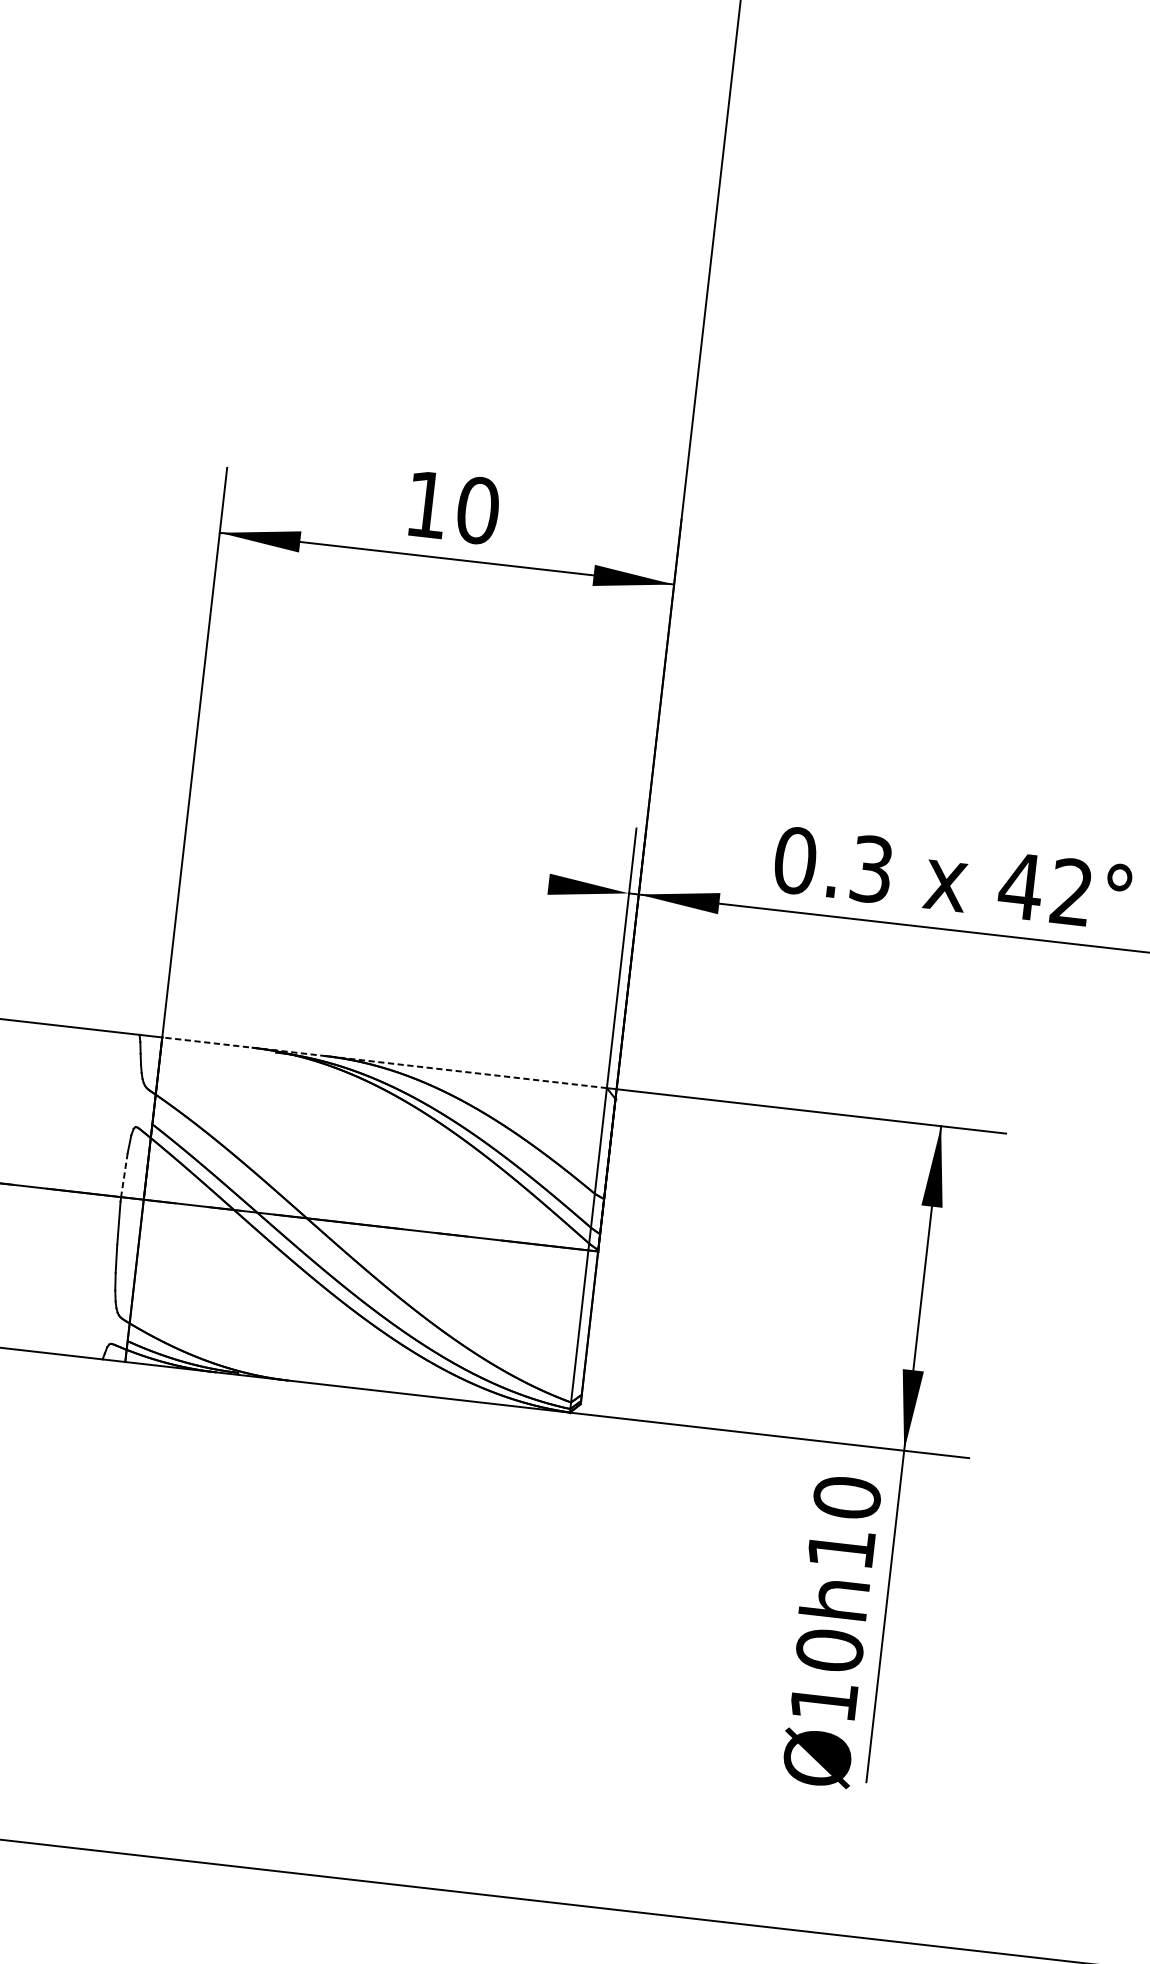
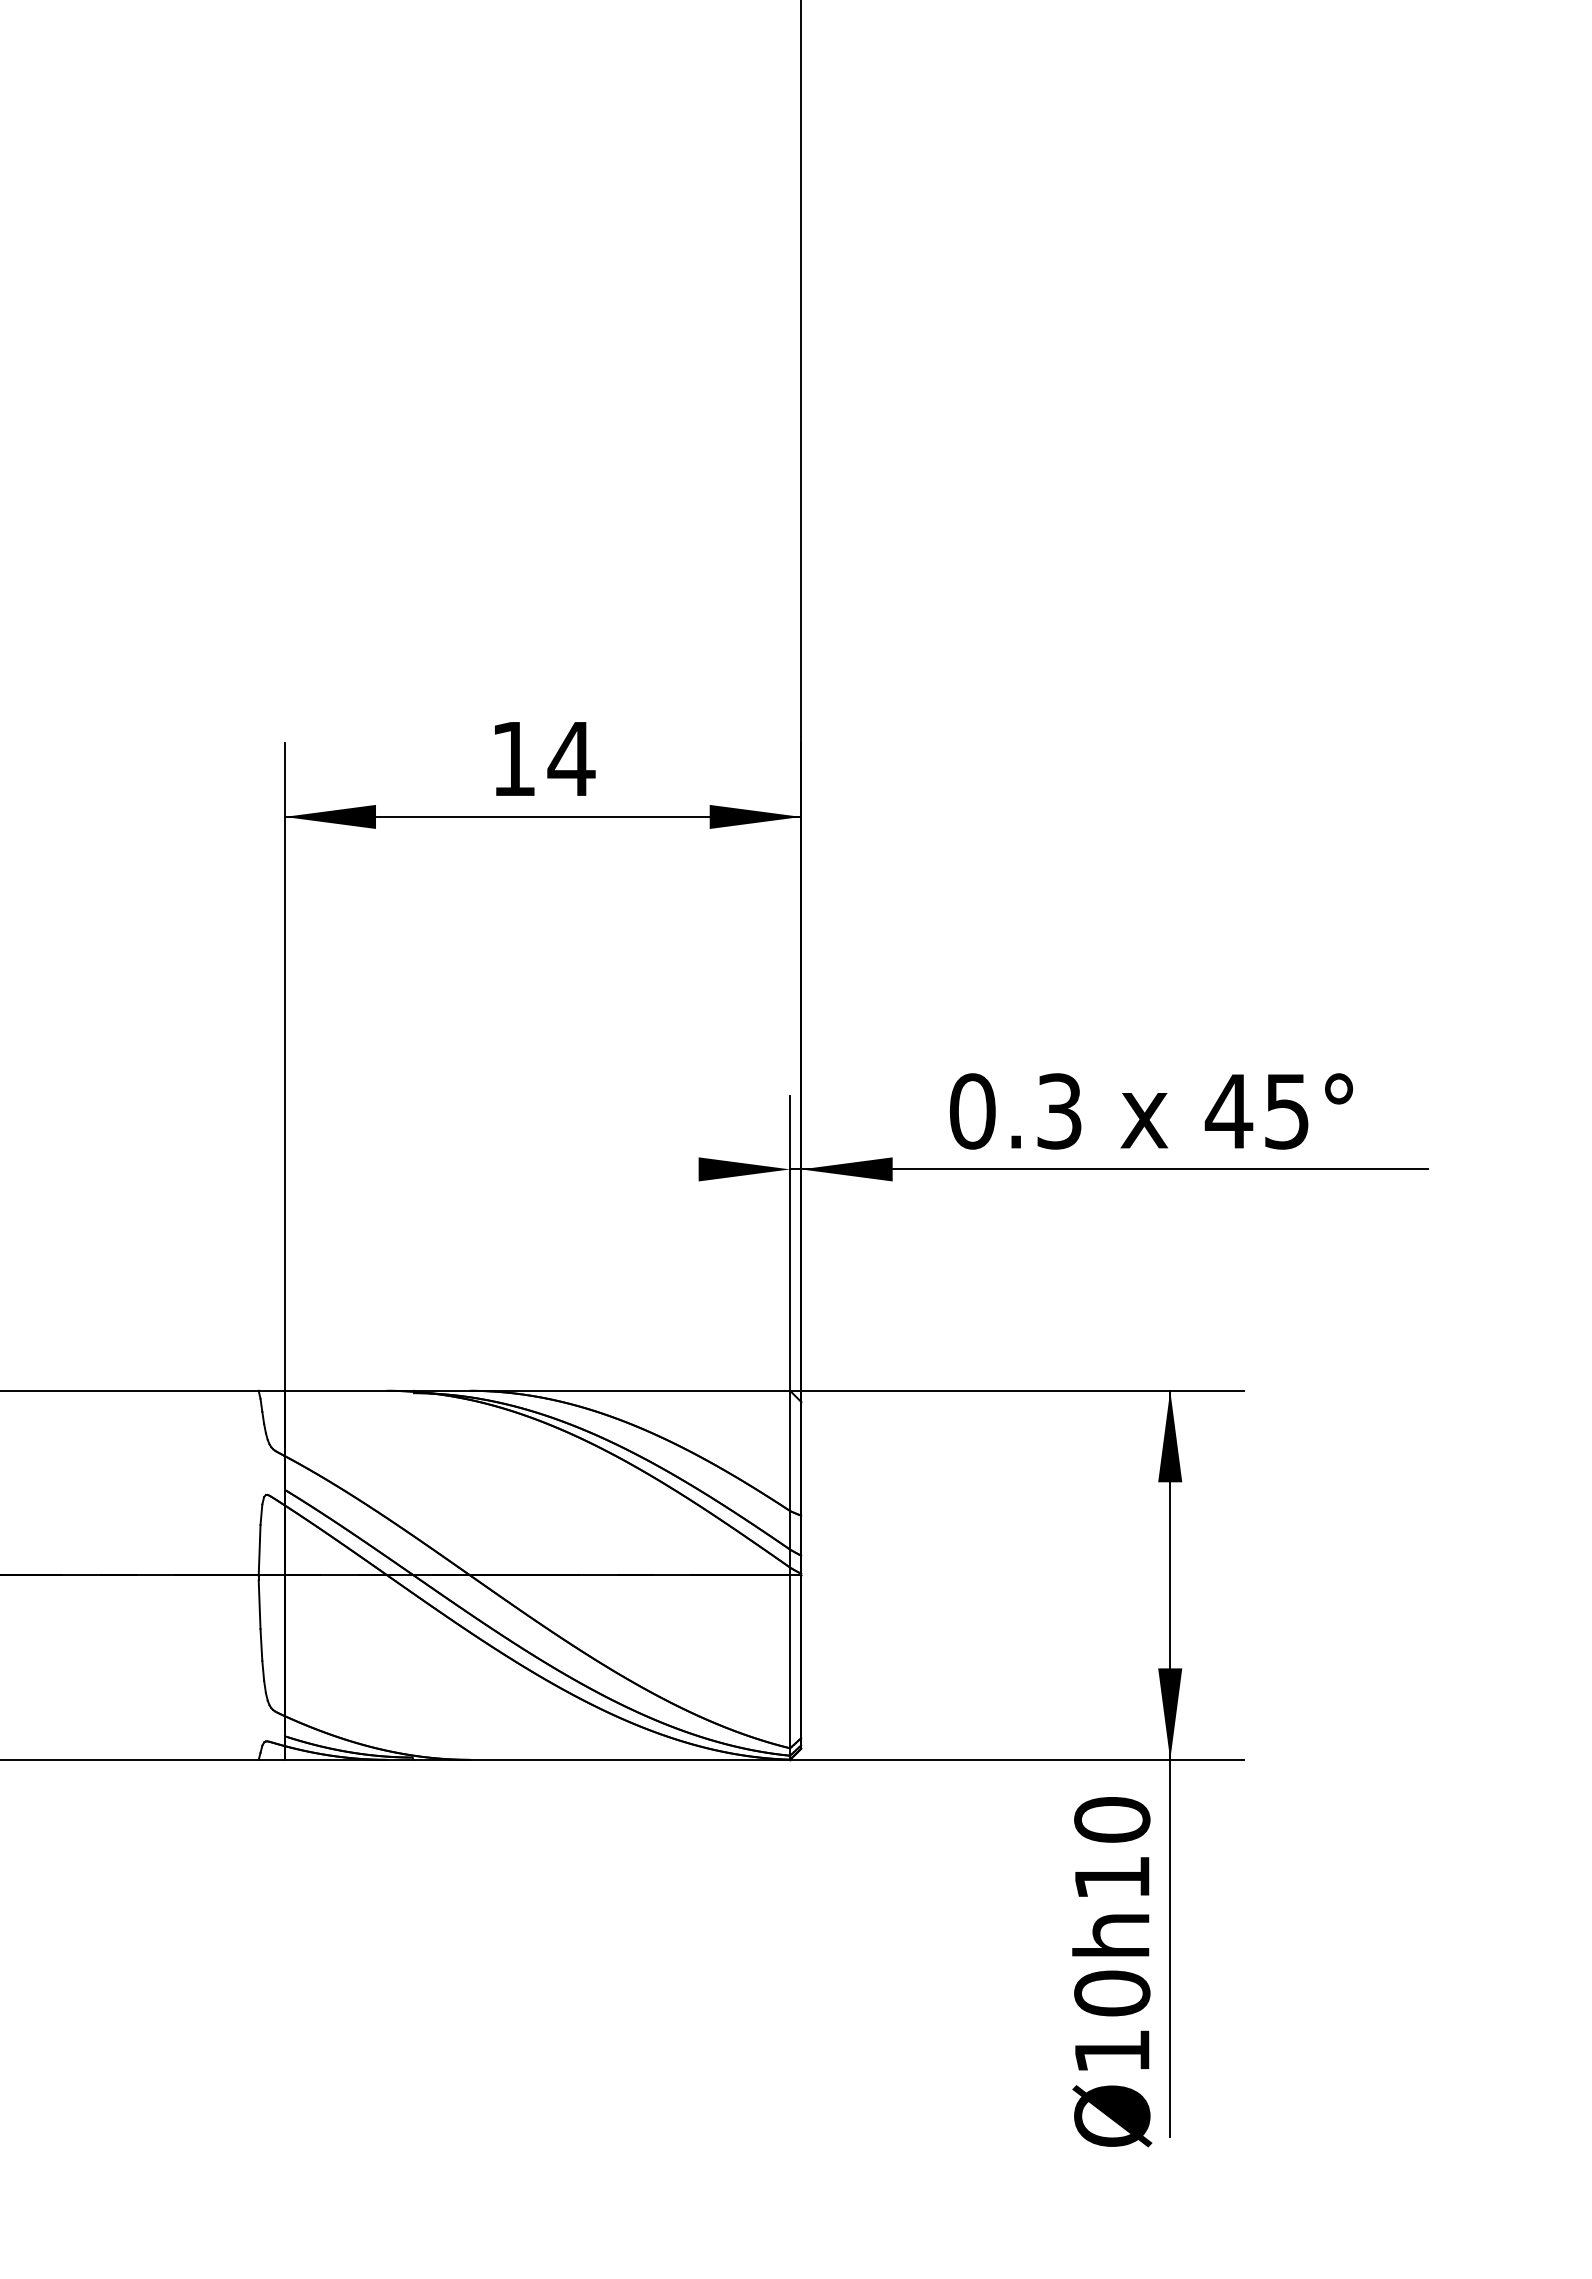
text: (477, 510) -> (571, 758), 10 -> 14
text: (1071, 892) -> (1286, 1111), 42° -> 45°
line: (384, 1062) -> (537, 1390), dashed -> solid
line: (124, 1175) -> (259, 1550), dashed -> solid

